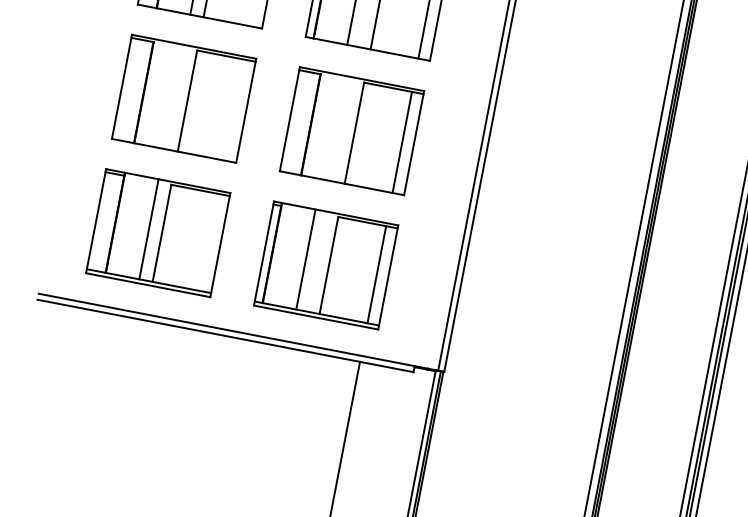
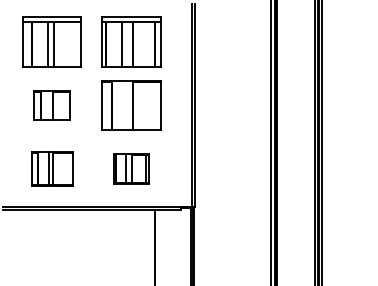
part: (182, 98) -> (51, 105), size x0.6
line: (402, 143) -> (155, 106), removed
part: (157, 231) -> (51, 168), size x0.7
part: (326, 264) -> (131, 168), size x0.6

